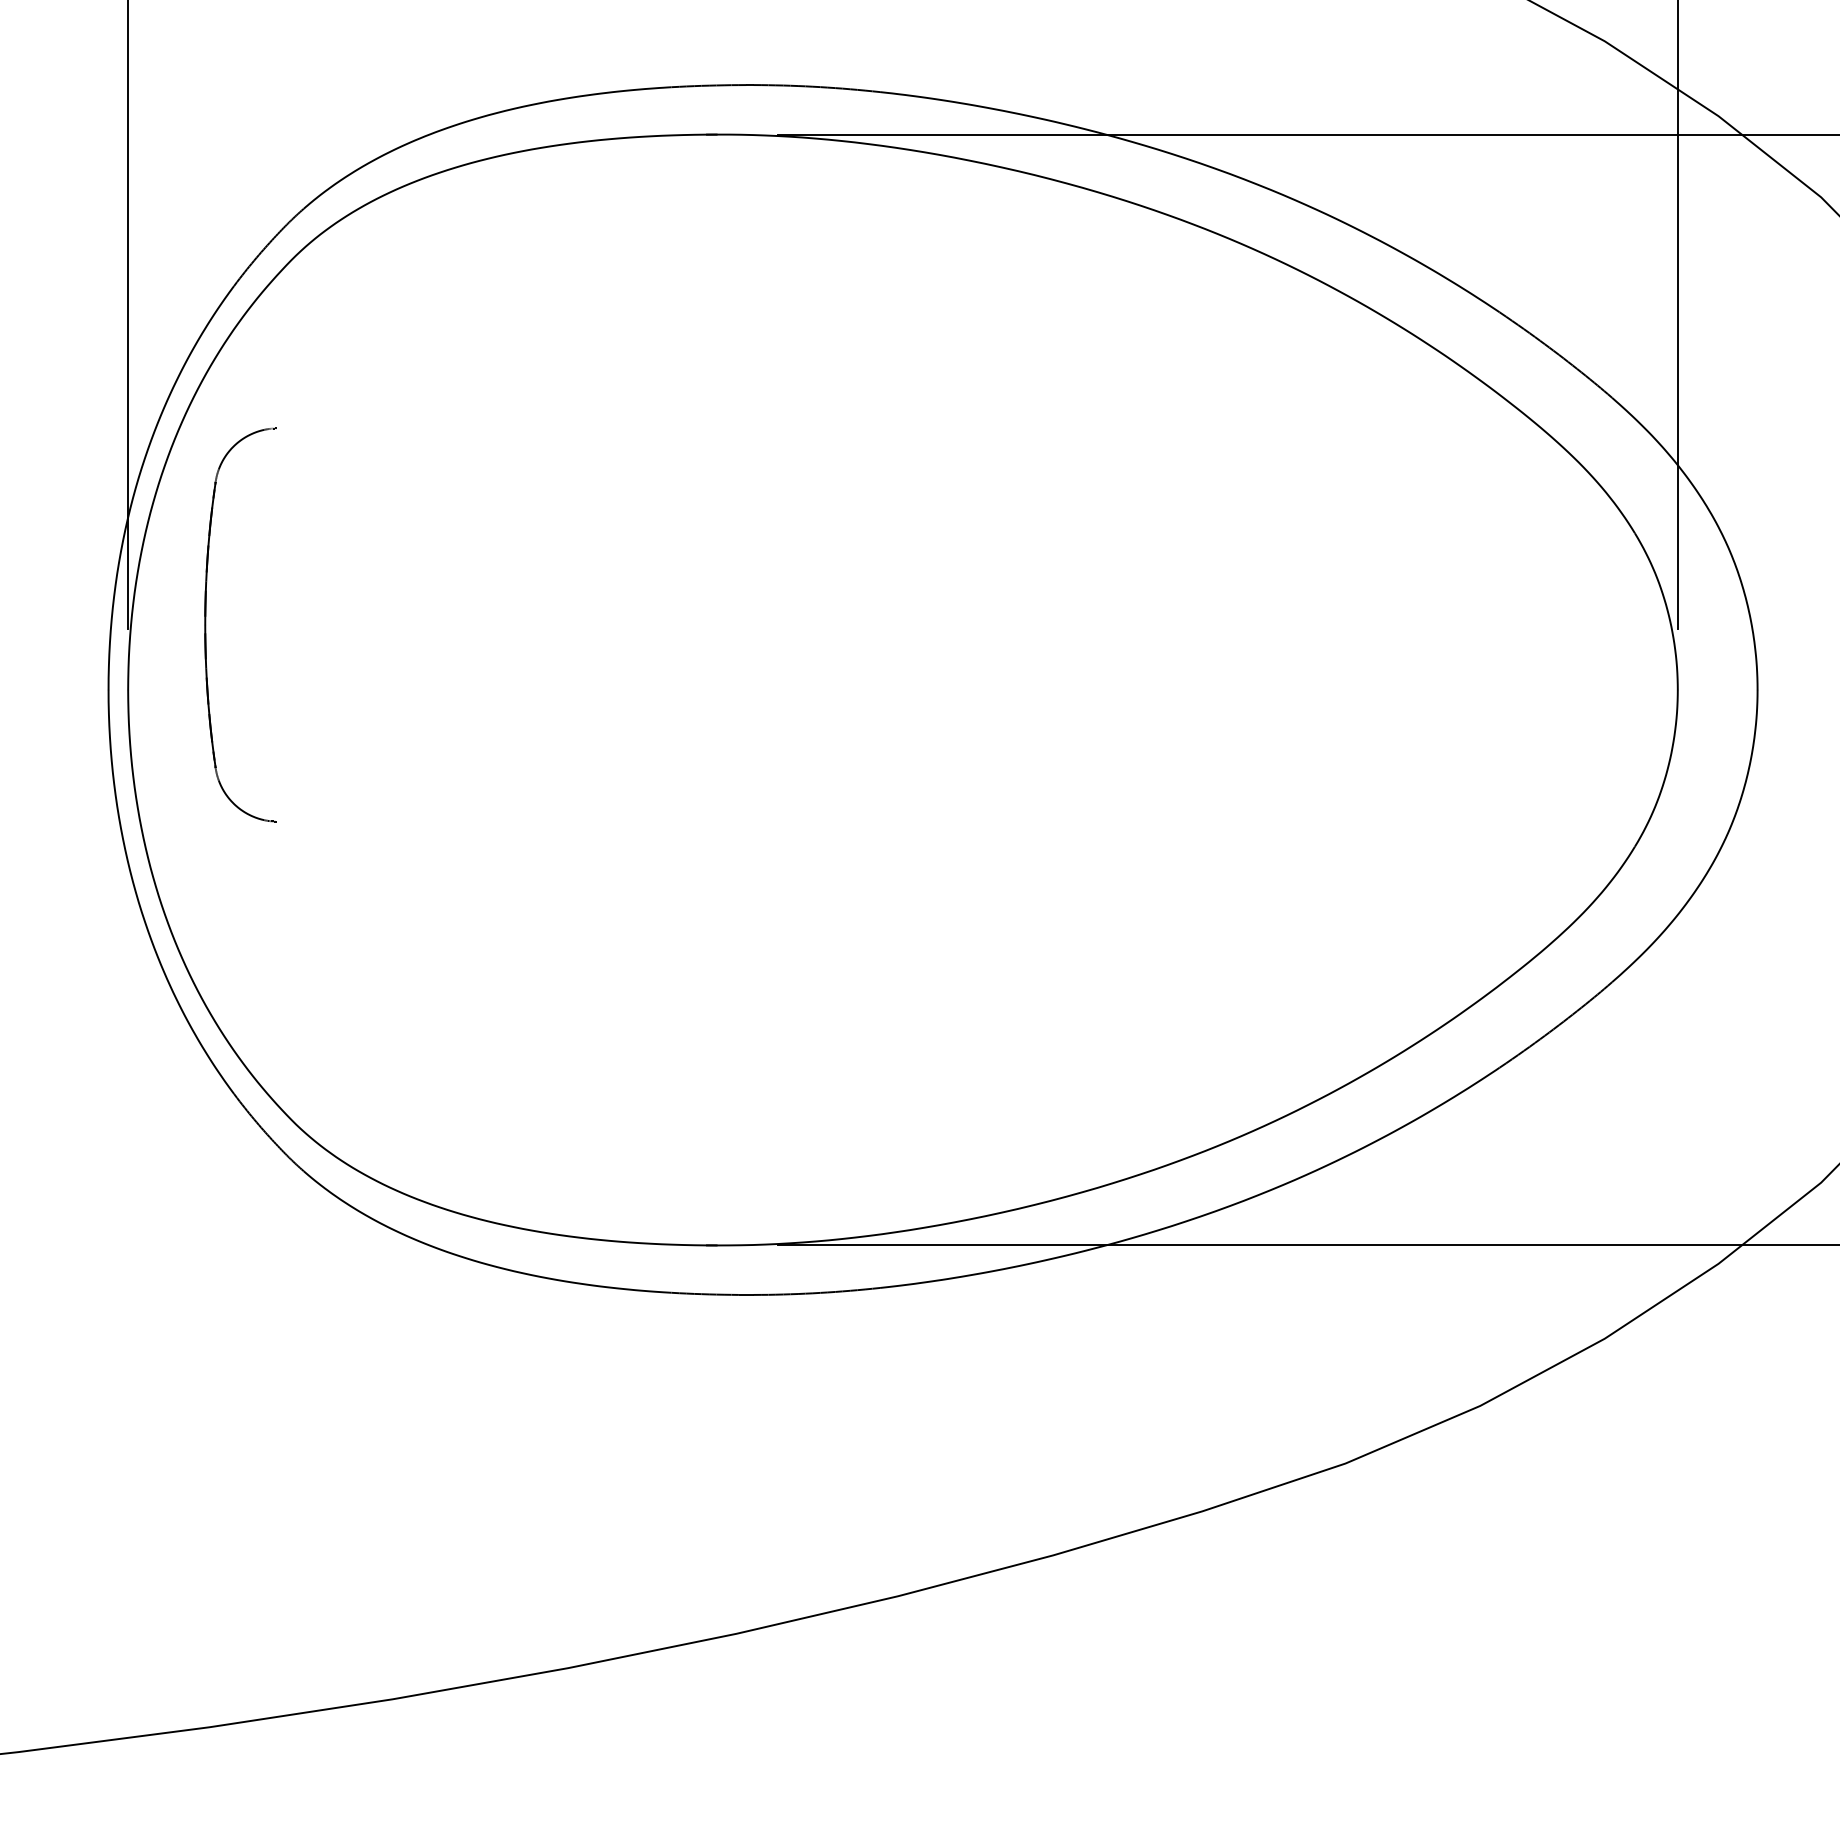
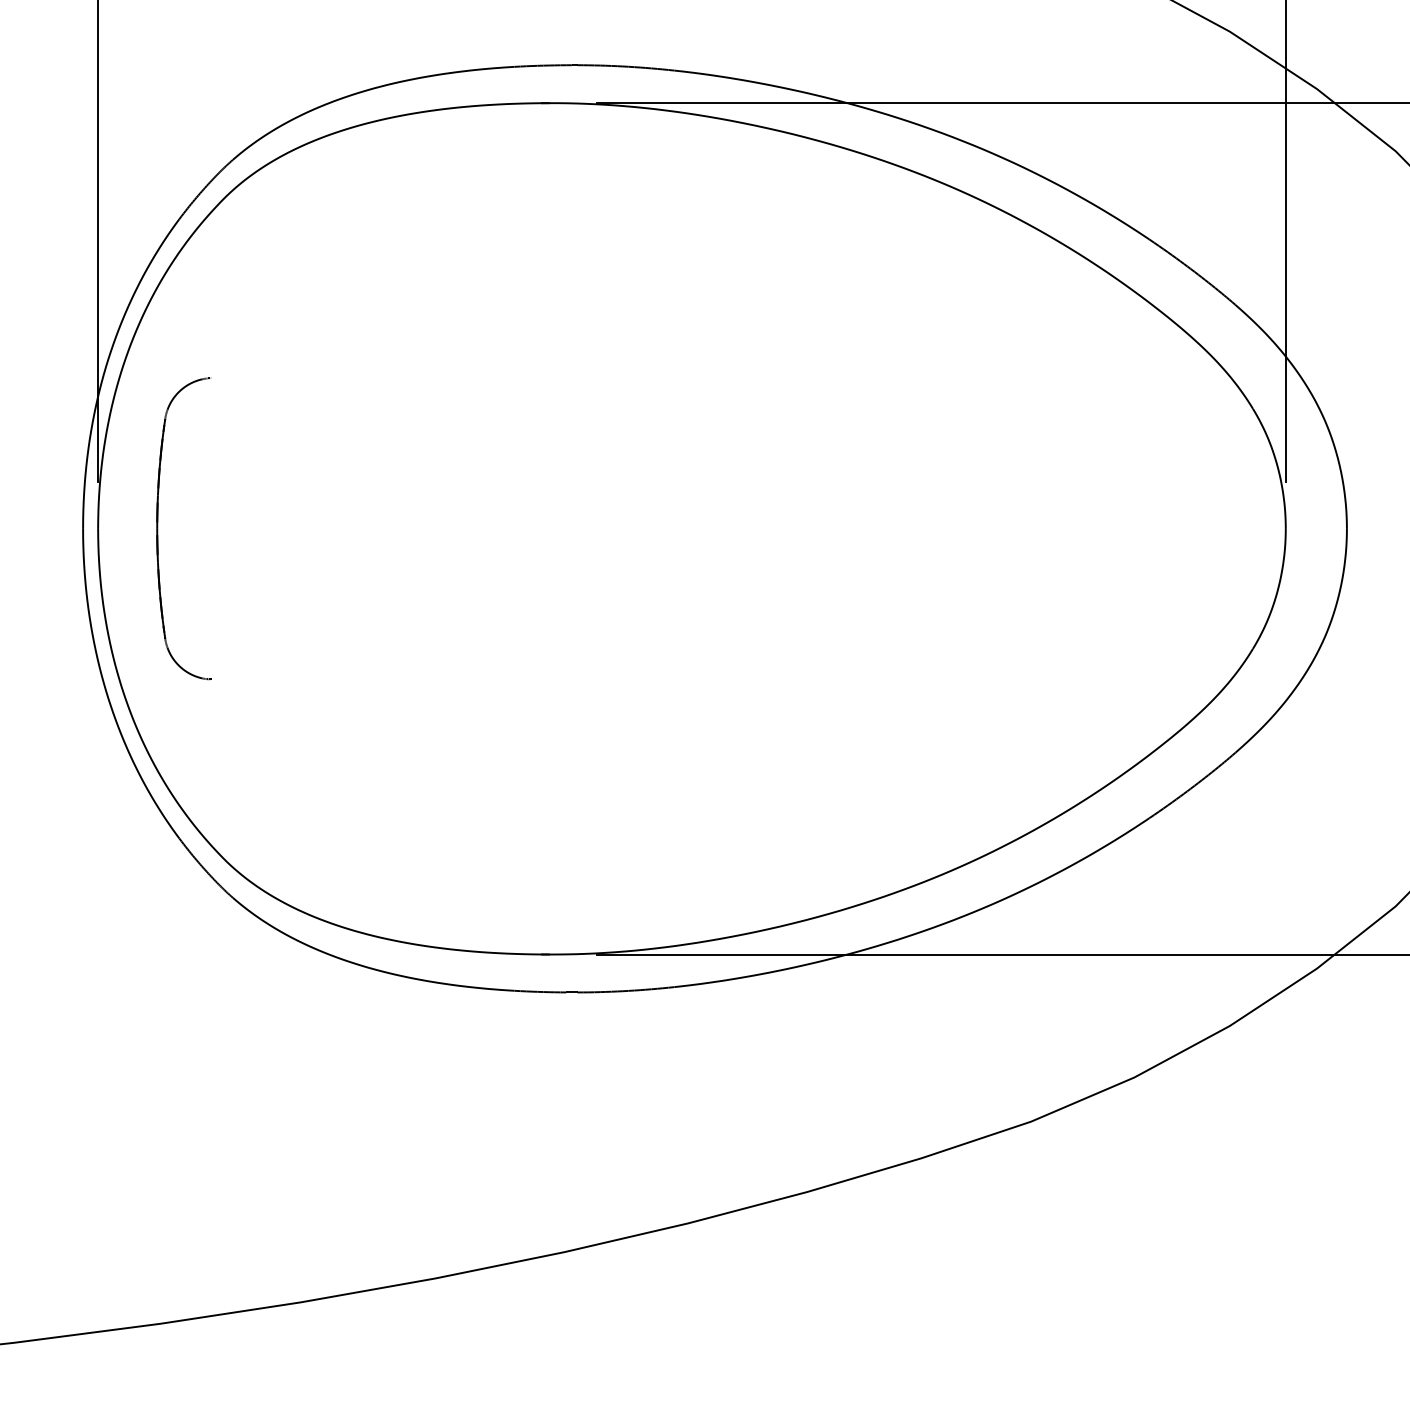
part: (206, 624) -> (158, 528), moved

